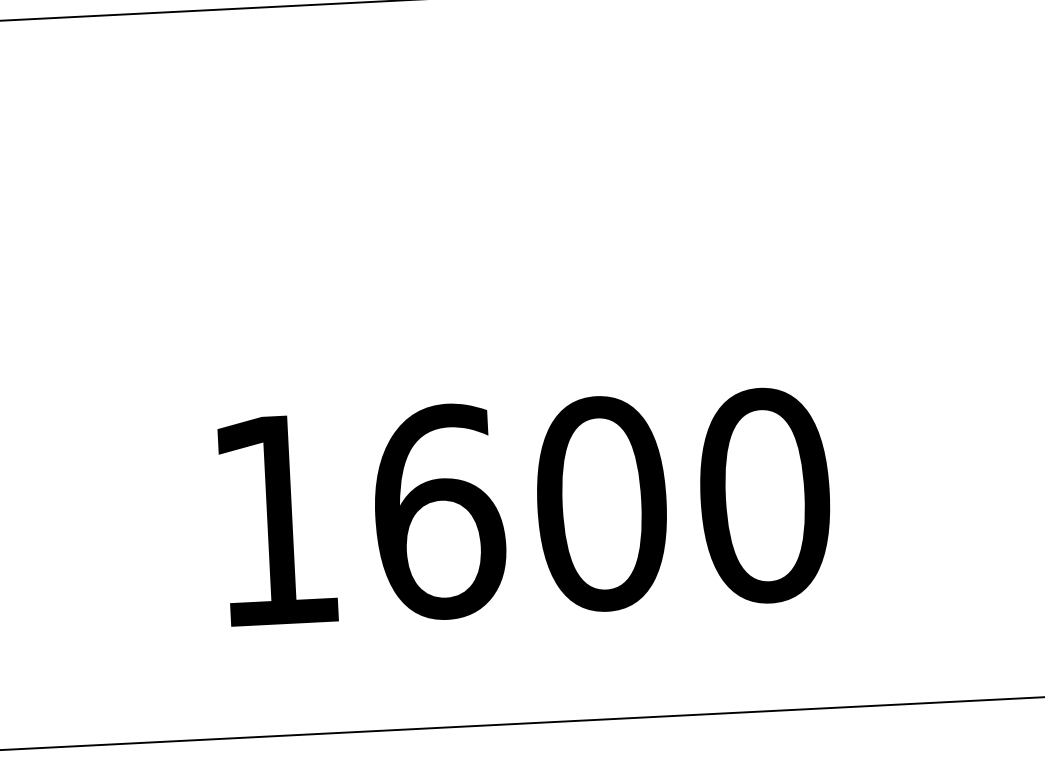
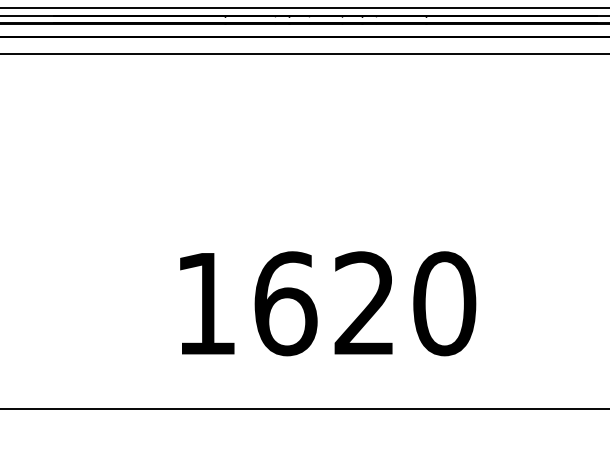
text: (600, 503) -> (364, 303), 1600 -> 1620

